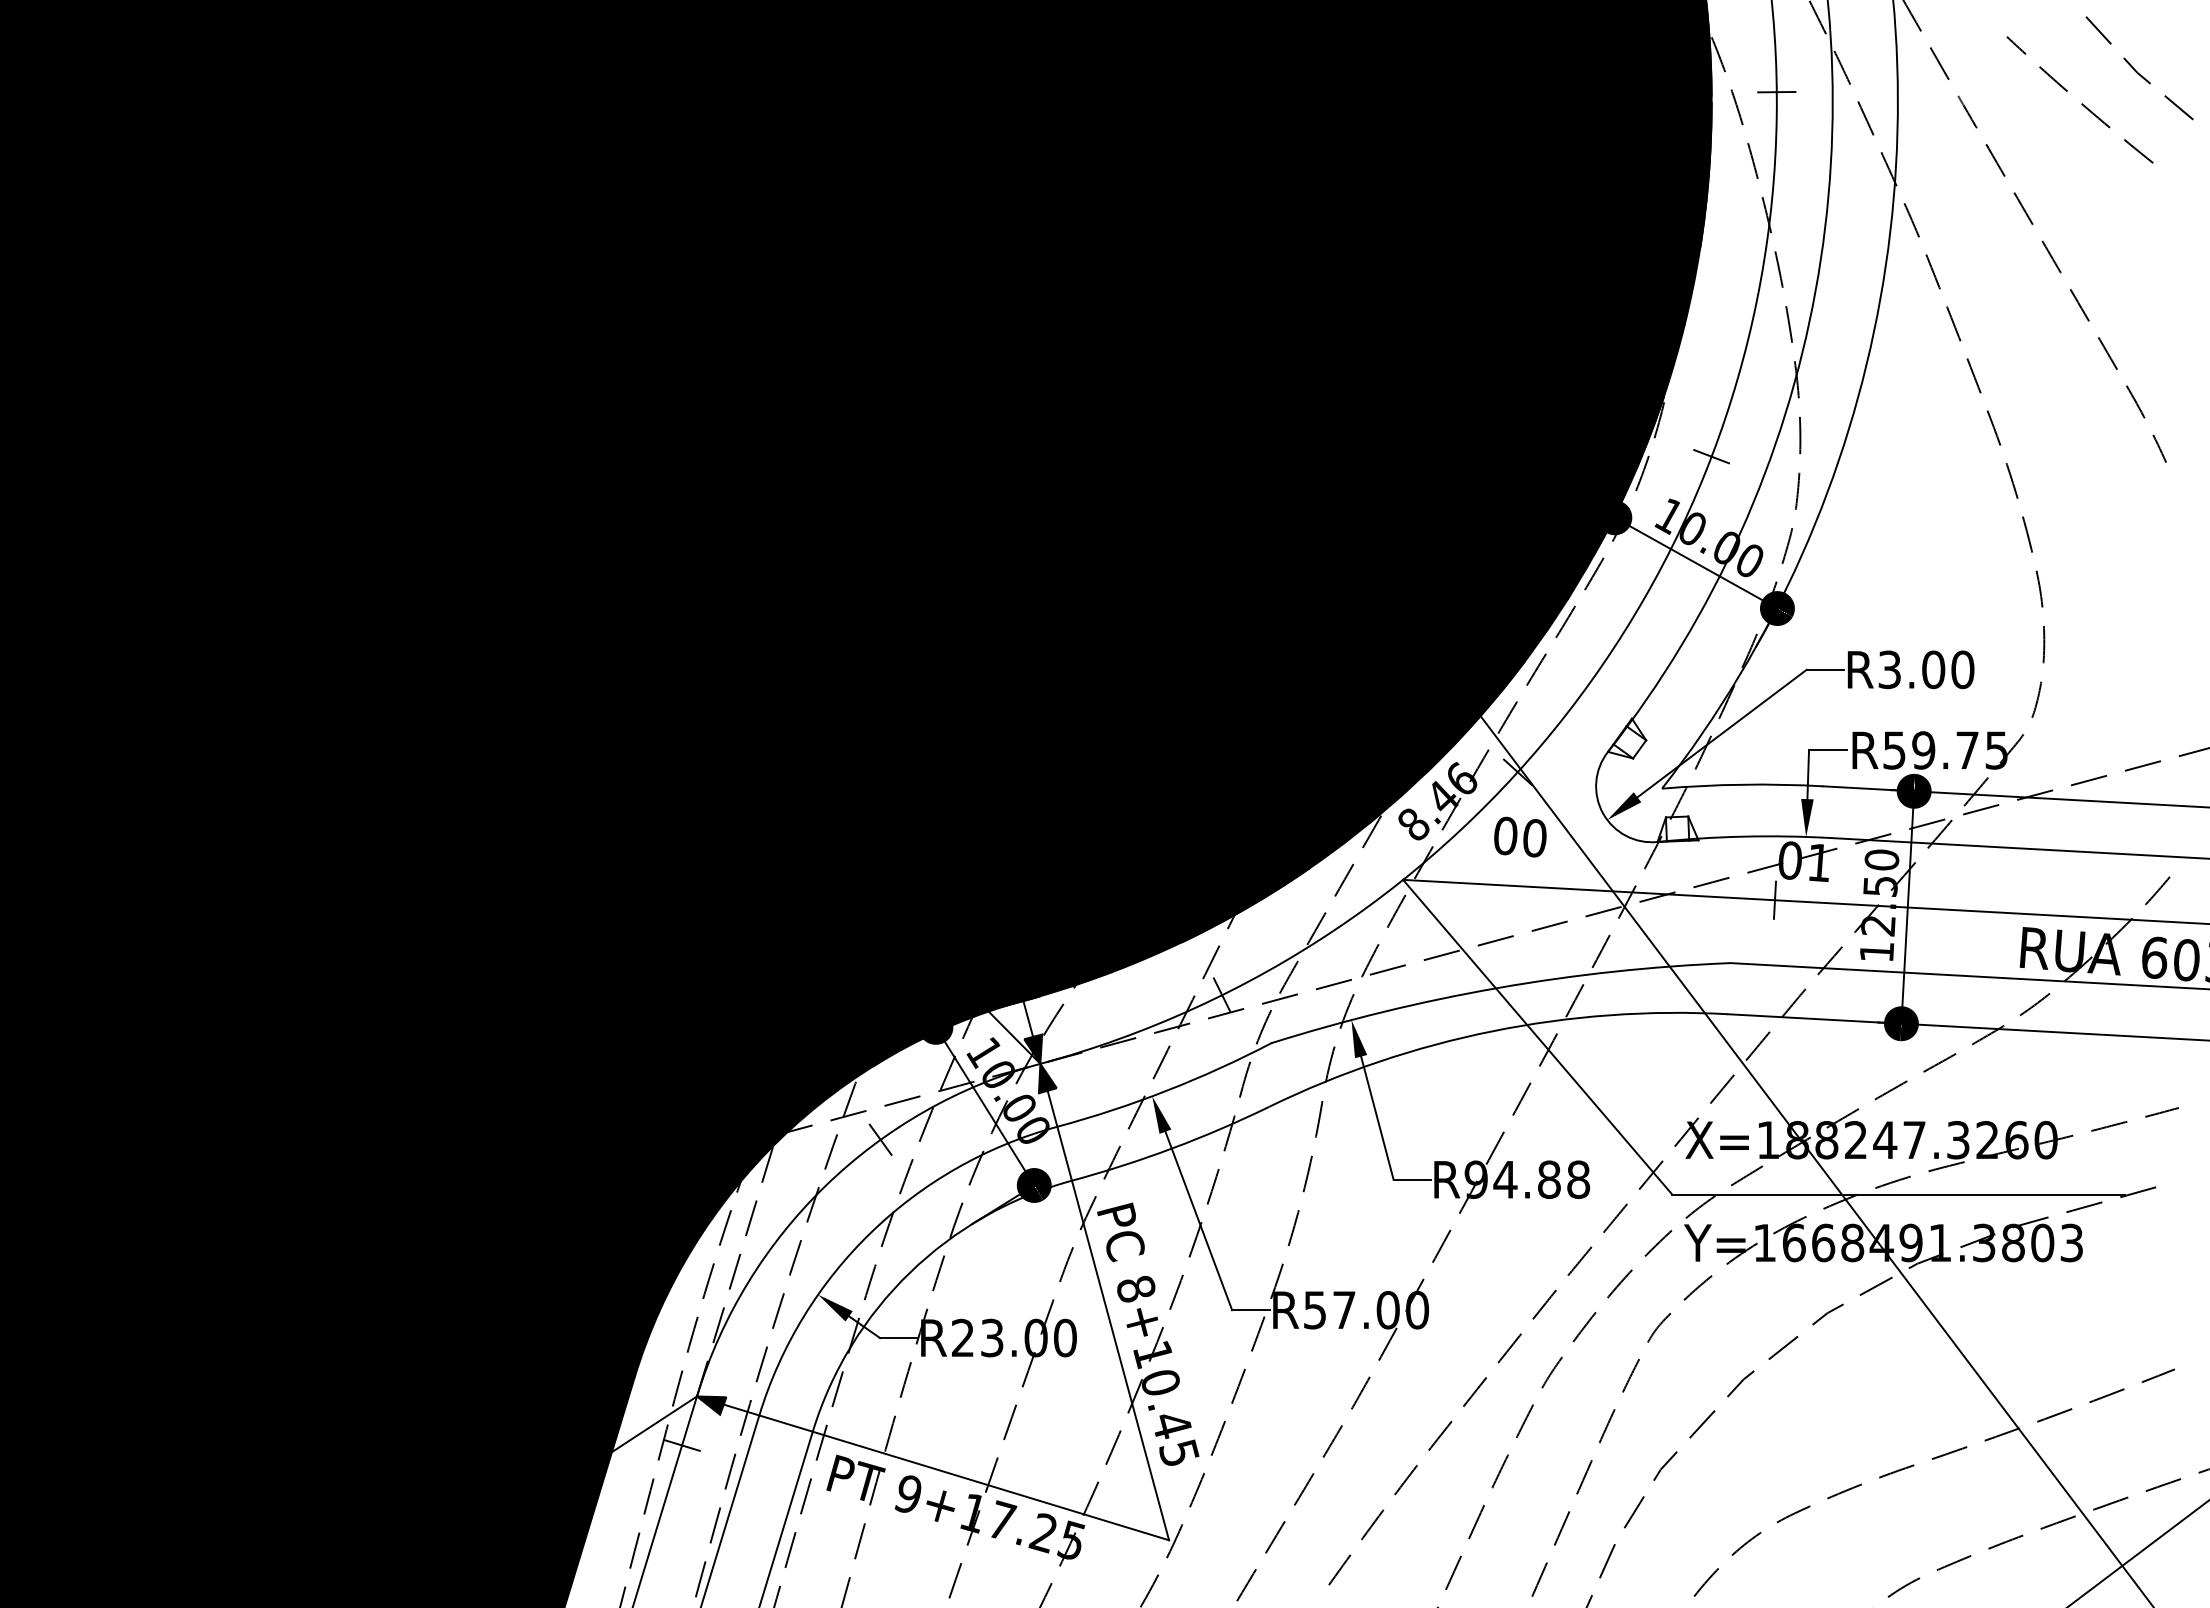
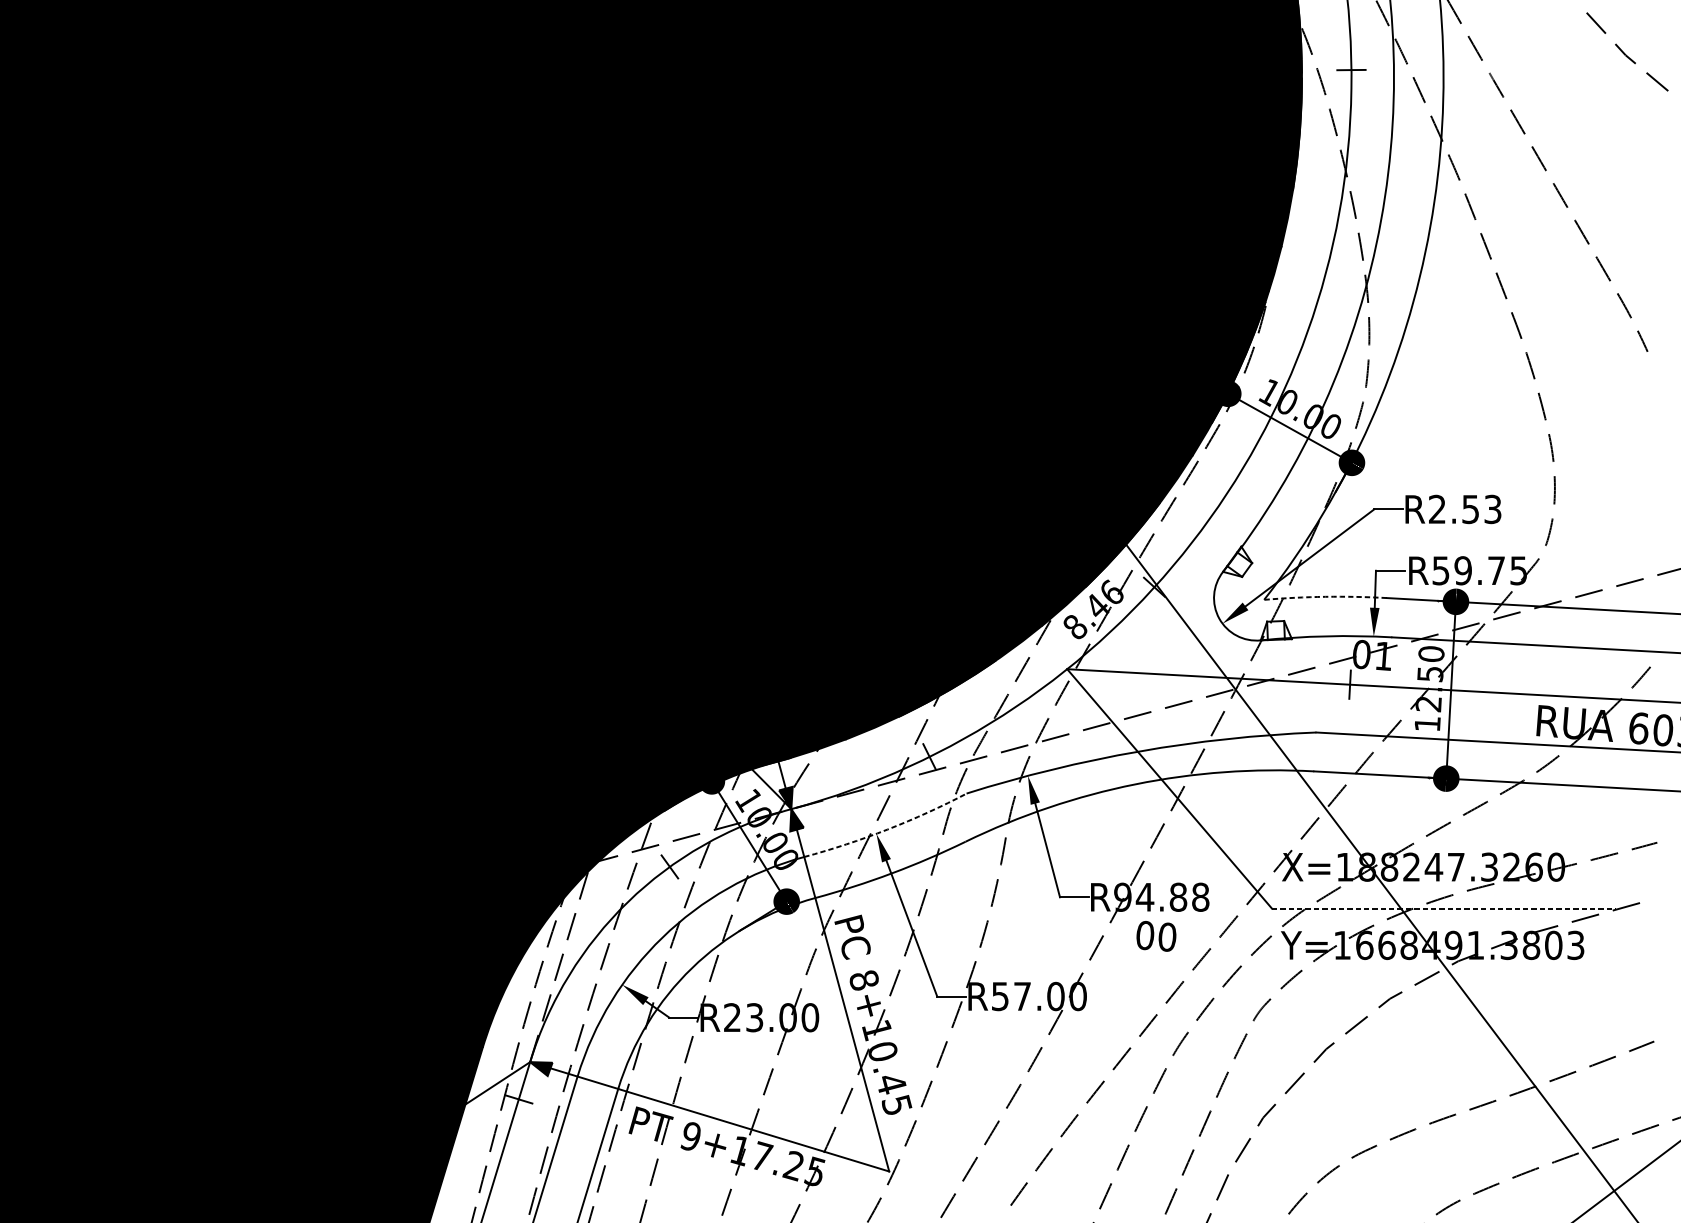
curve: (2081, 103) -> (1583, 78), removed
line: (1711, 456) -> (1301, 347), removed
text: (1926, 669) -> (1465, 509), R3.00 -> R2.53
arc: (1742, 784) -> (1325, 596), solid -> dashed
text: (1520, 836) -> (1156, 935), moved
arc: (1167, 1090) -> (888, 829), solid -> dashed
line: (1899, 1194) -> (1444, 908), solid -> dashed

